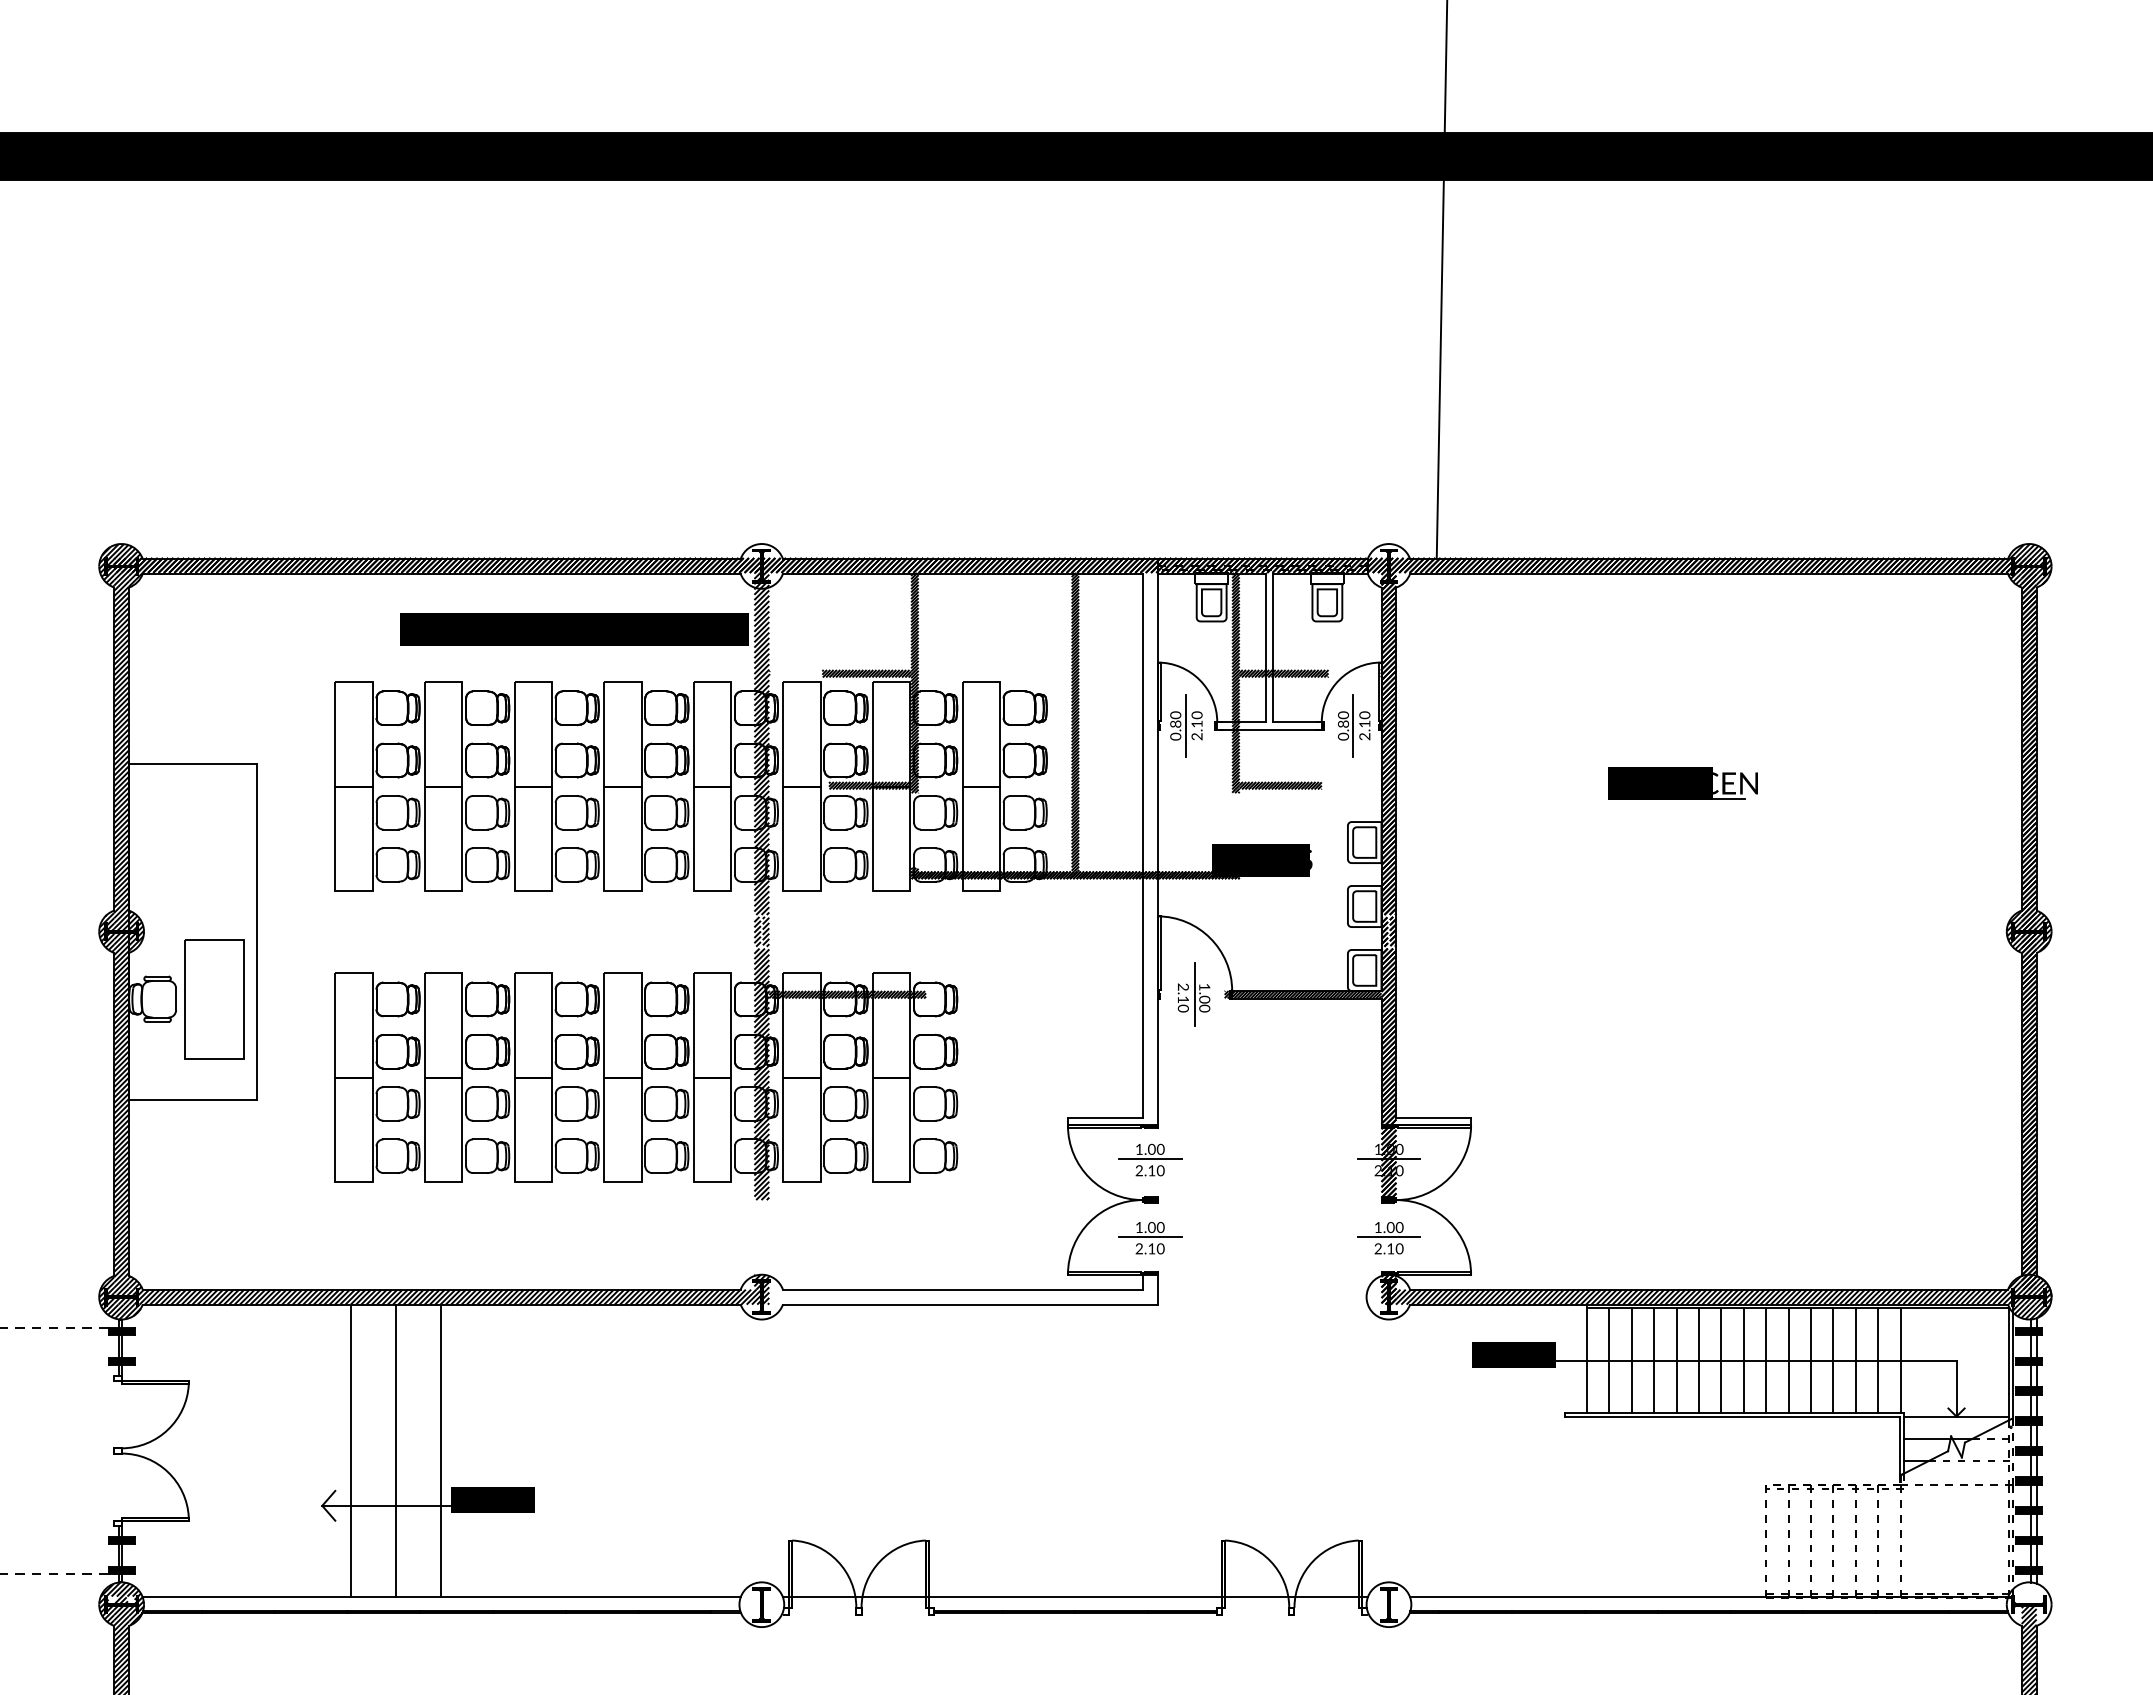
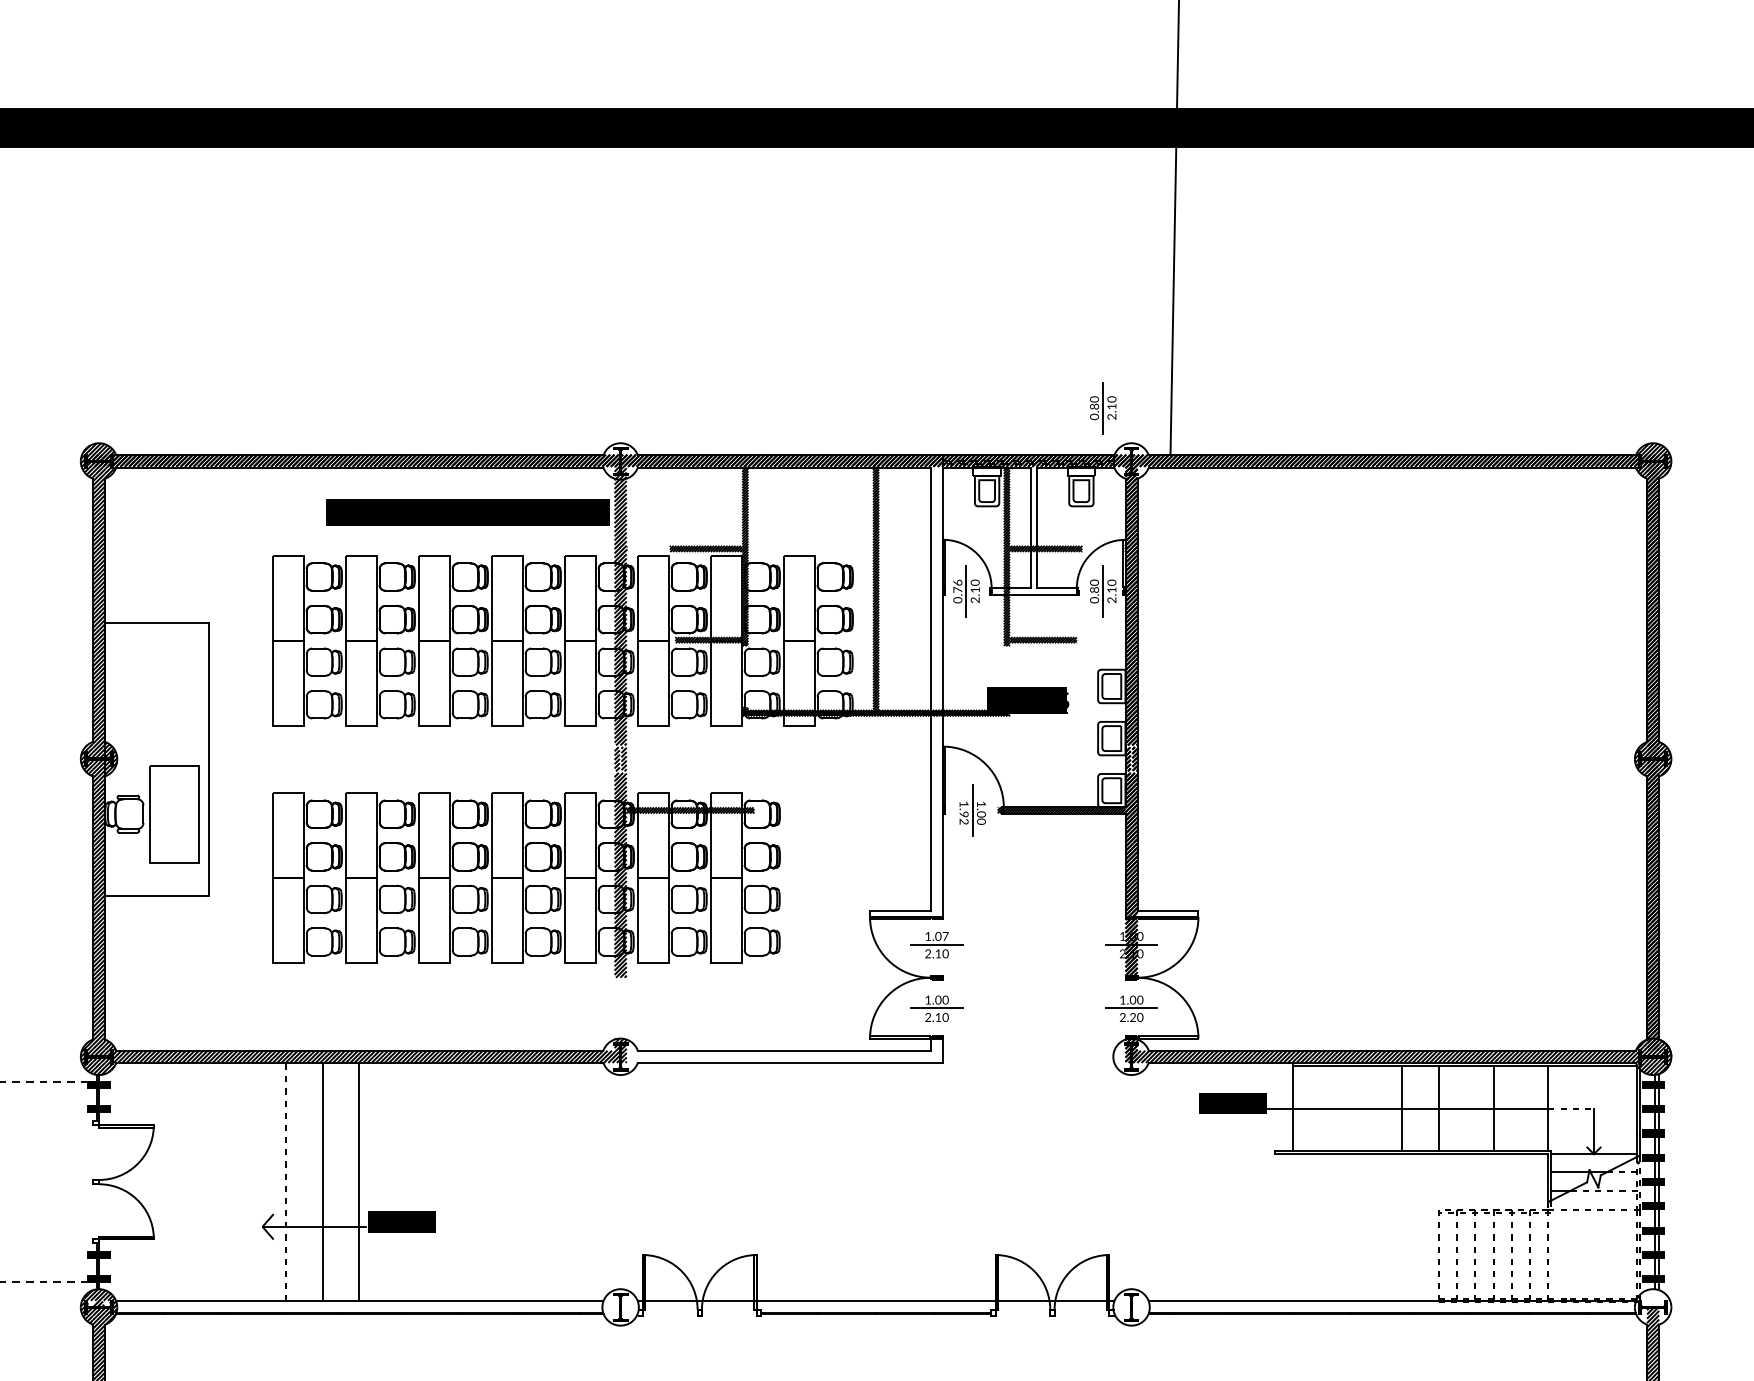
part: (1354, 500) -> (1103, 407), added
text: (1175, 719) -> (957, 586), 0.80 -> 0.76
part: (1682, 783) -> (1370, 638), removed
text: (1183, 997) -> (964, 812), 2.10 -> 1.92
text: (1160, 1149) -> (945, 936), 1.00 -> 1.07
text: (1390, 1248) -> (1132, 1017), 2.10 -> 2.20
line: (1609, 1360) -> (1311, 1108), removed
line: (1631, 1360) -> (1329, 1108), removed
line: (1654, 1360) -> (1347, 1108), removed
line: (1676, 1360) -> (1365, 1108), removed
line: (1698, 1360) -> (1383, 1108), removed
line: (1743, 1360) -> (1420, 1108), removed
line: (1788, 1360) -> (1457, 1108), removed
line: (1810, 1360) -> (1474, 1108), removed
line: (1855, 1360) -> (1511, 1108), removed
line: (1878, 1360) -> (1530, 1108), removed
line: (1928, 1360) -> (1571, 1108), solid -> dashed
line: (351, 1450) -> (286, 1181), solid -> dashed

